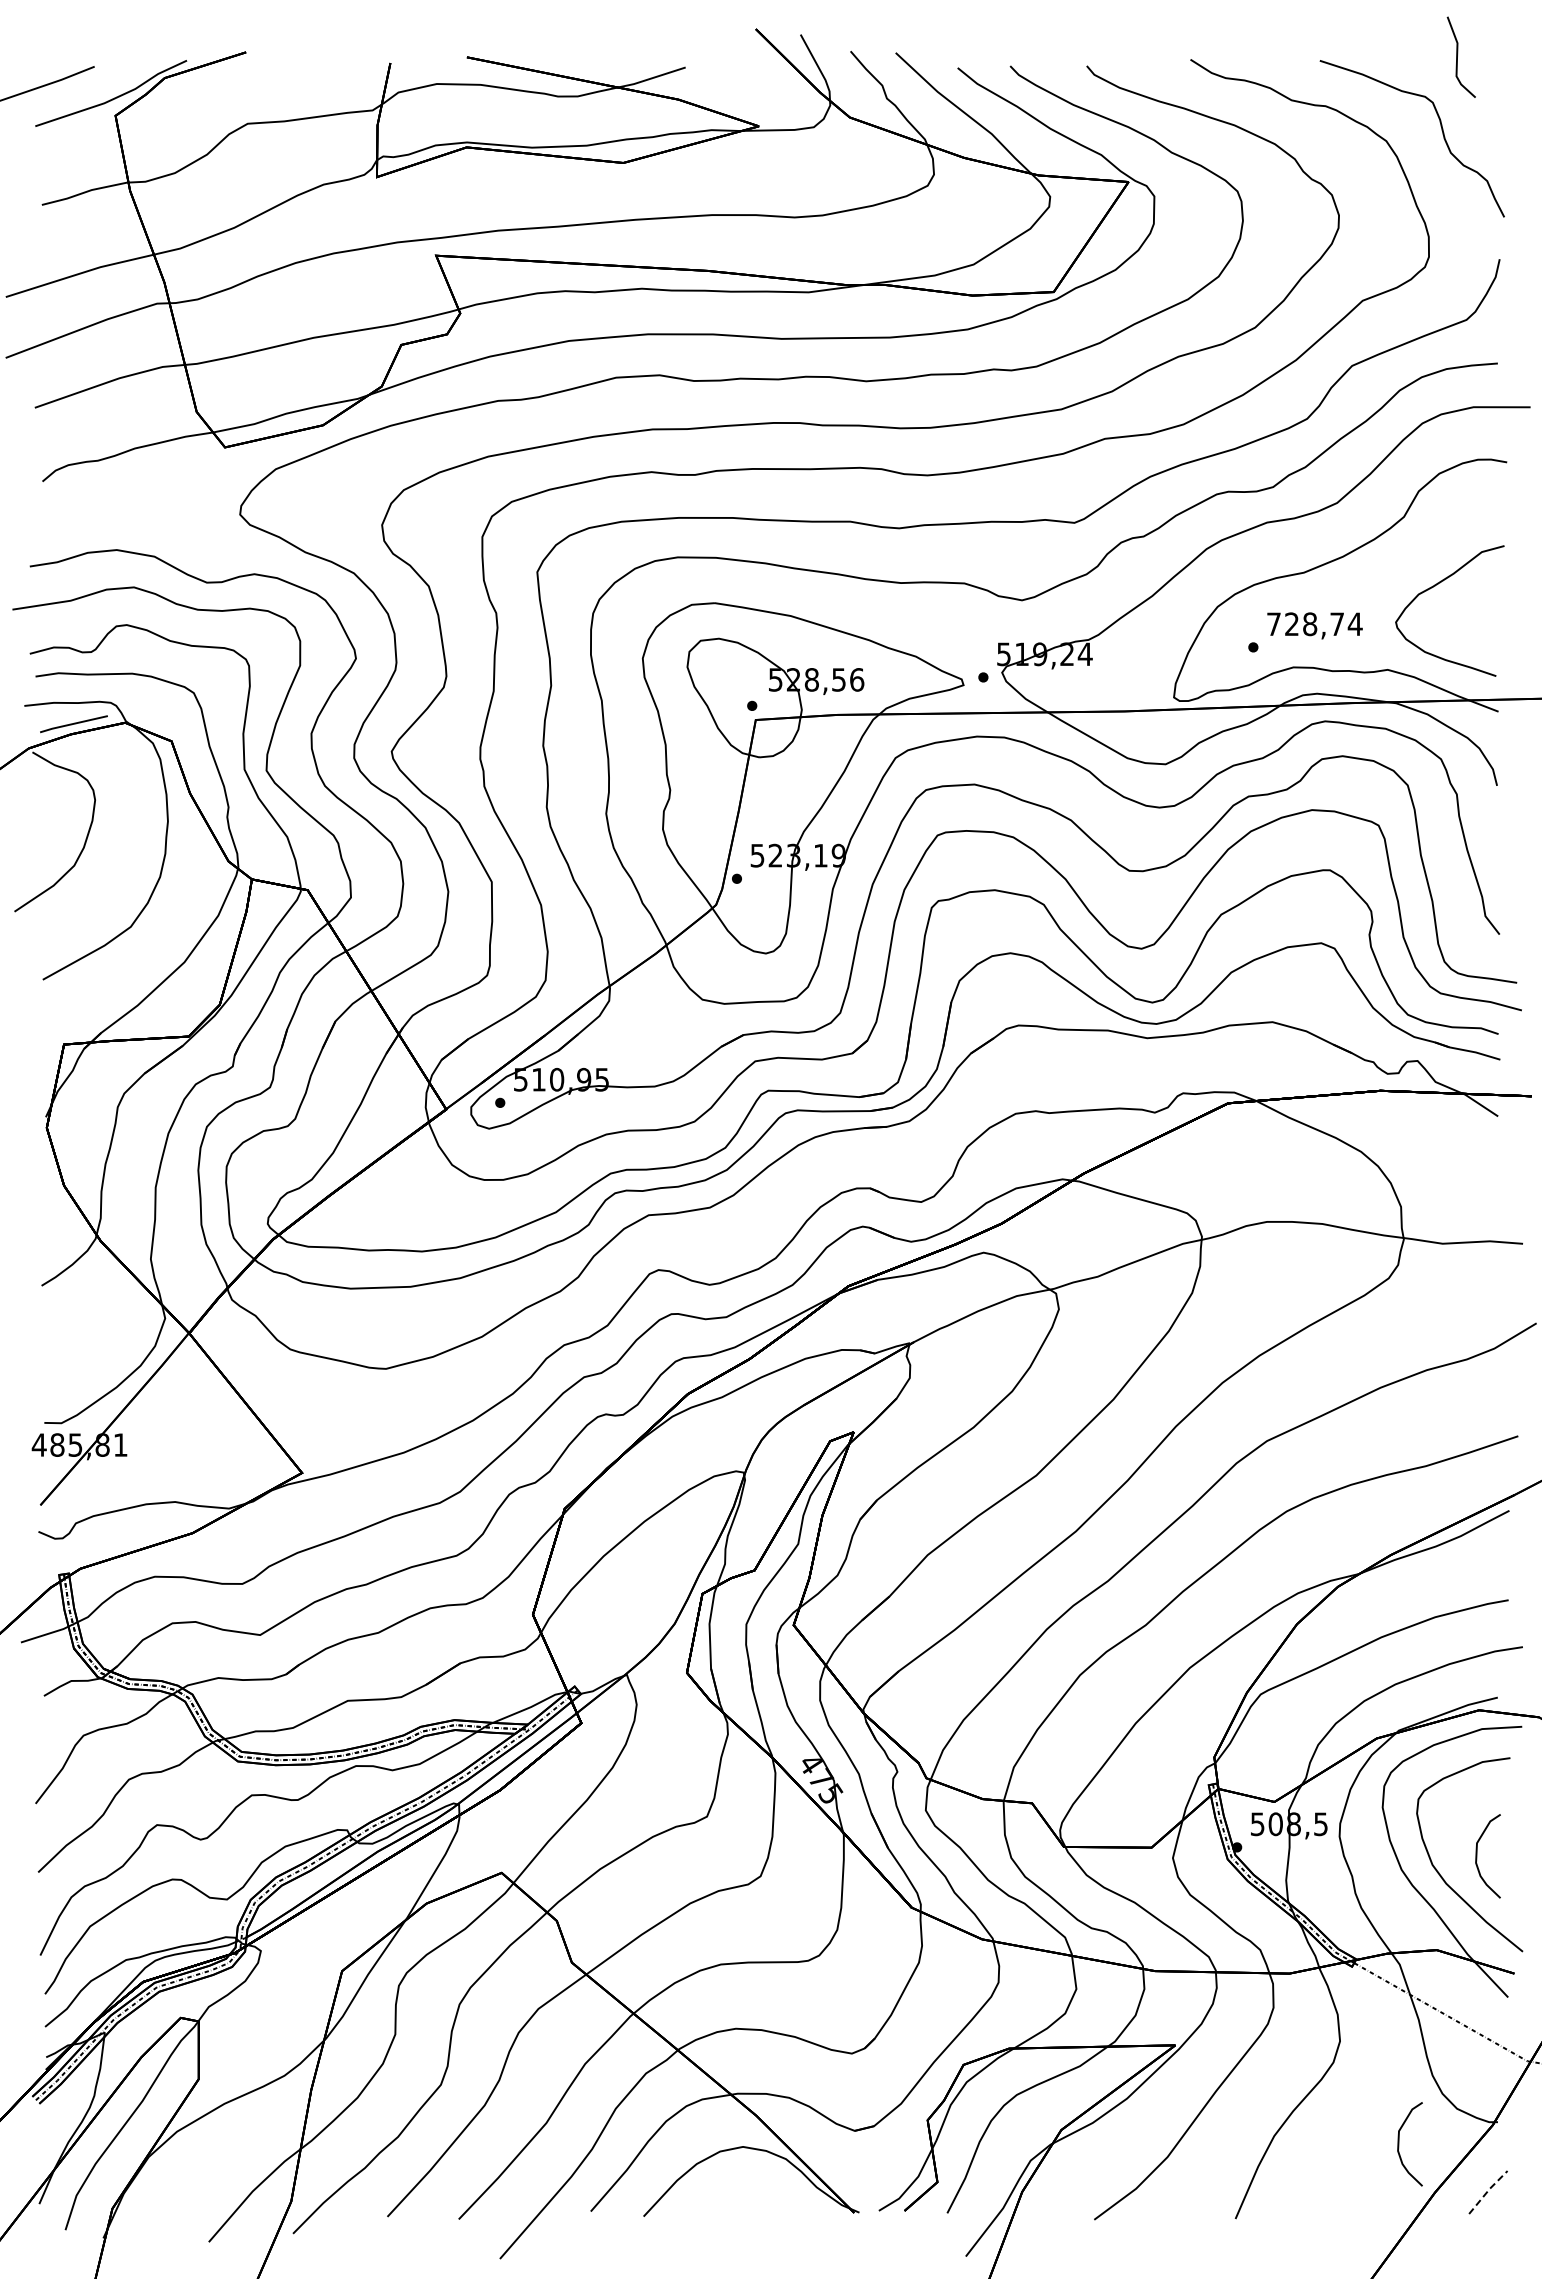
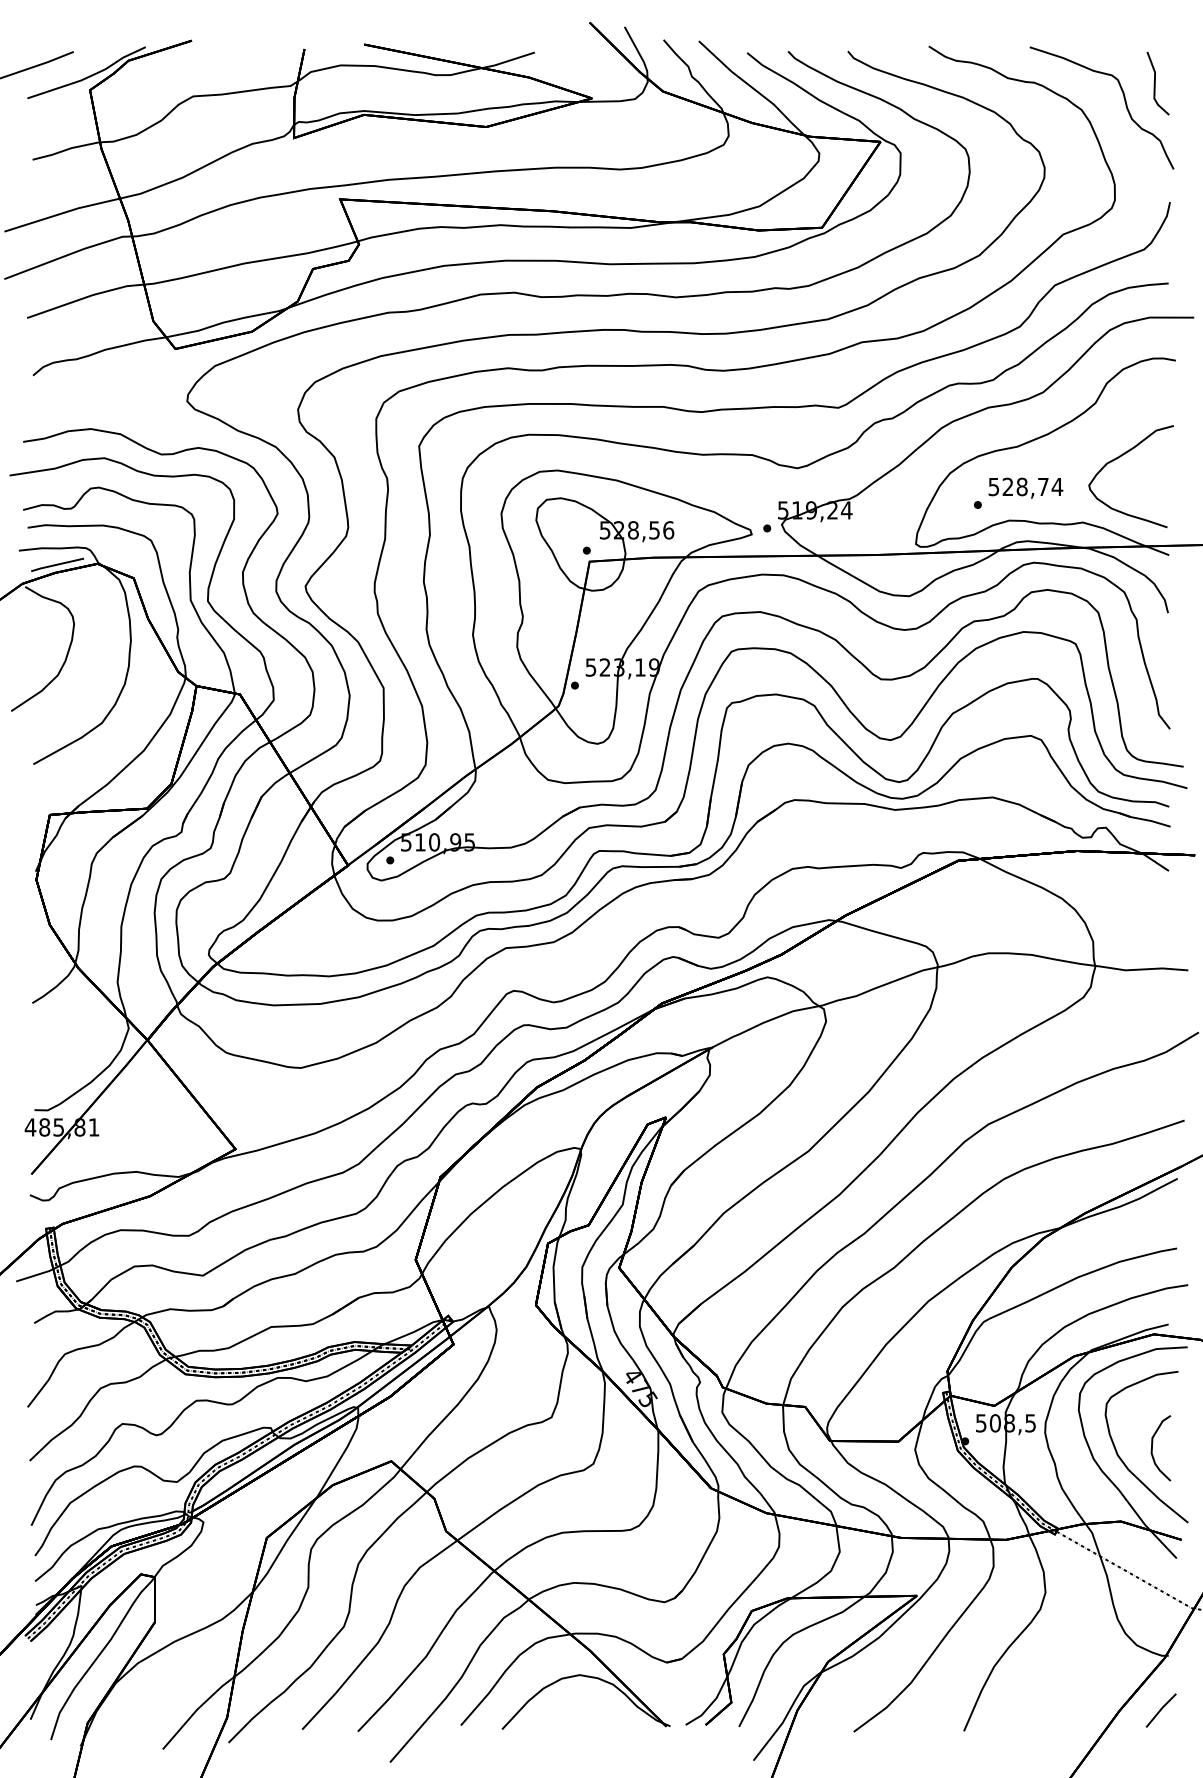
line: (1458, 54) -> (1155, 81), moved
text: (1273, 624) -> (993, 487), 728,74 -> 528,74
curve: (1399, 2144) -> (1091, 1673), removed
line: (1487, 2191) -> (1160, 1709), dashed -> solid

